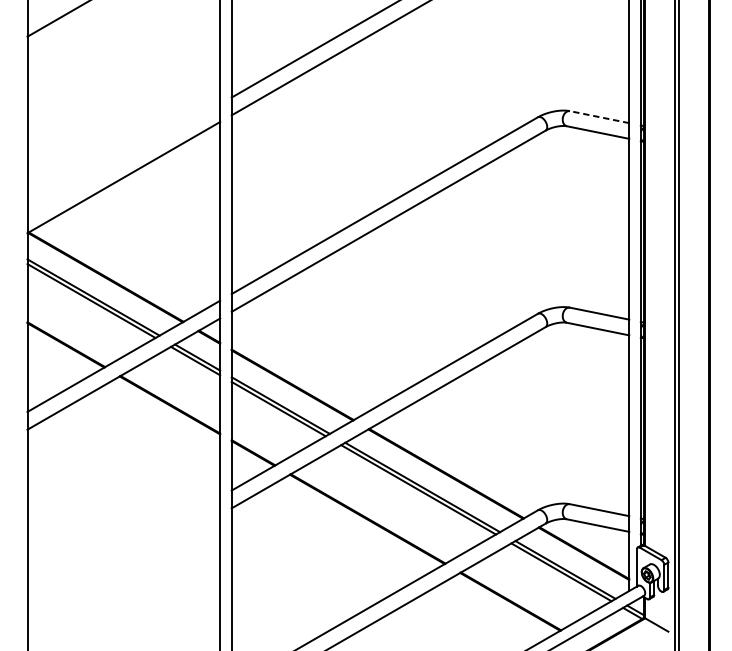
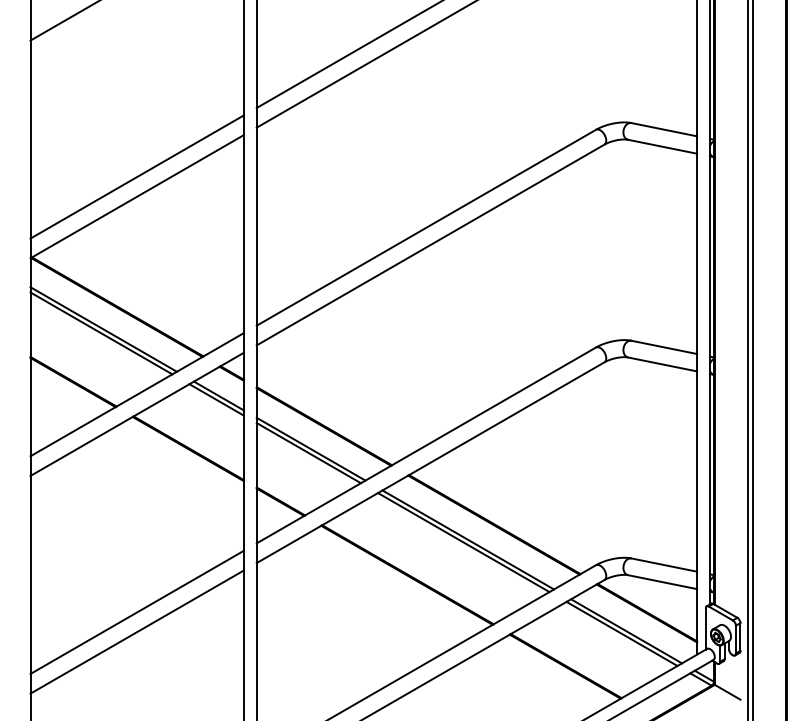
line: (599, 116) -> (664, 129), dashed -> solid
line: (123, 159) -> (136, 176), added
line: (123, 552) -> (136, 611), added
line: (123, 570) -> (136, 631), added

